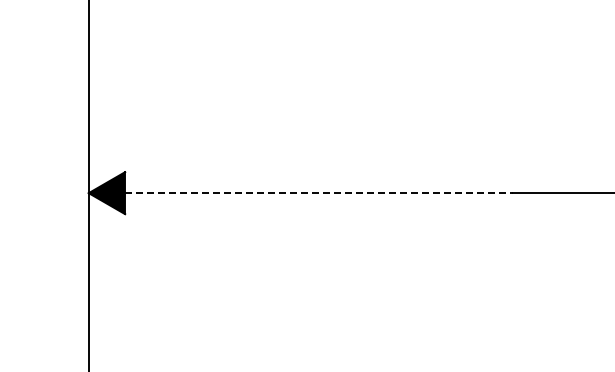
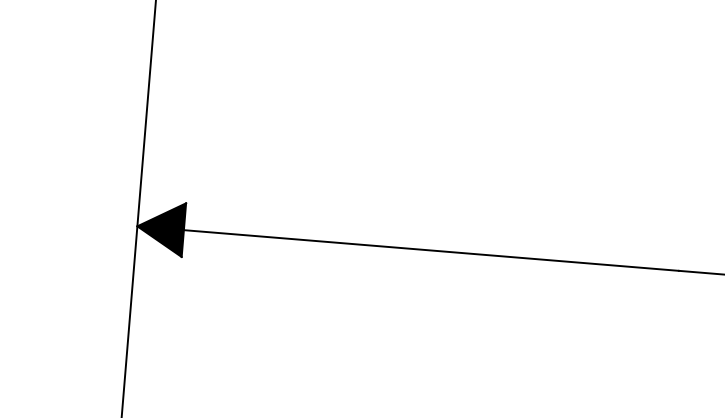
line: (319, 193) -> (431, 250), dashed -> solid

